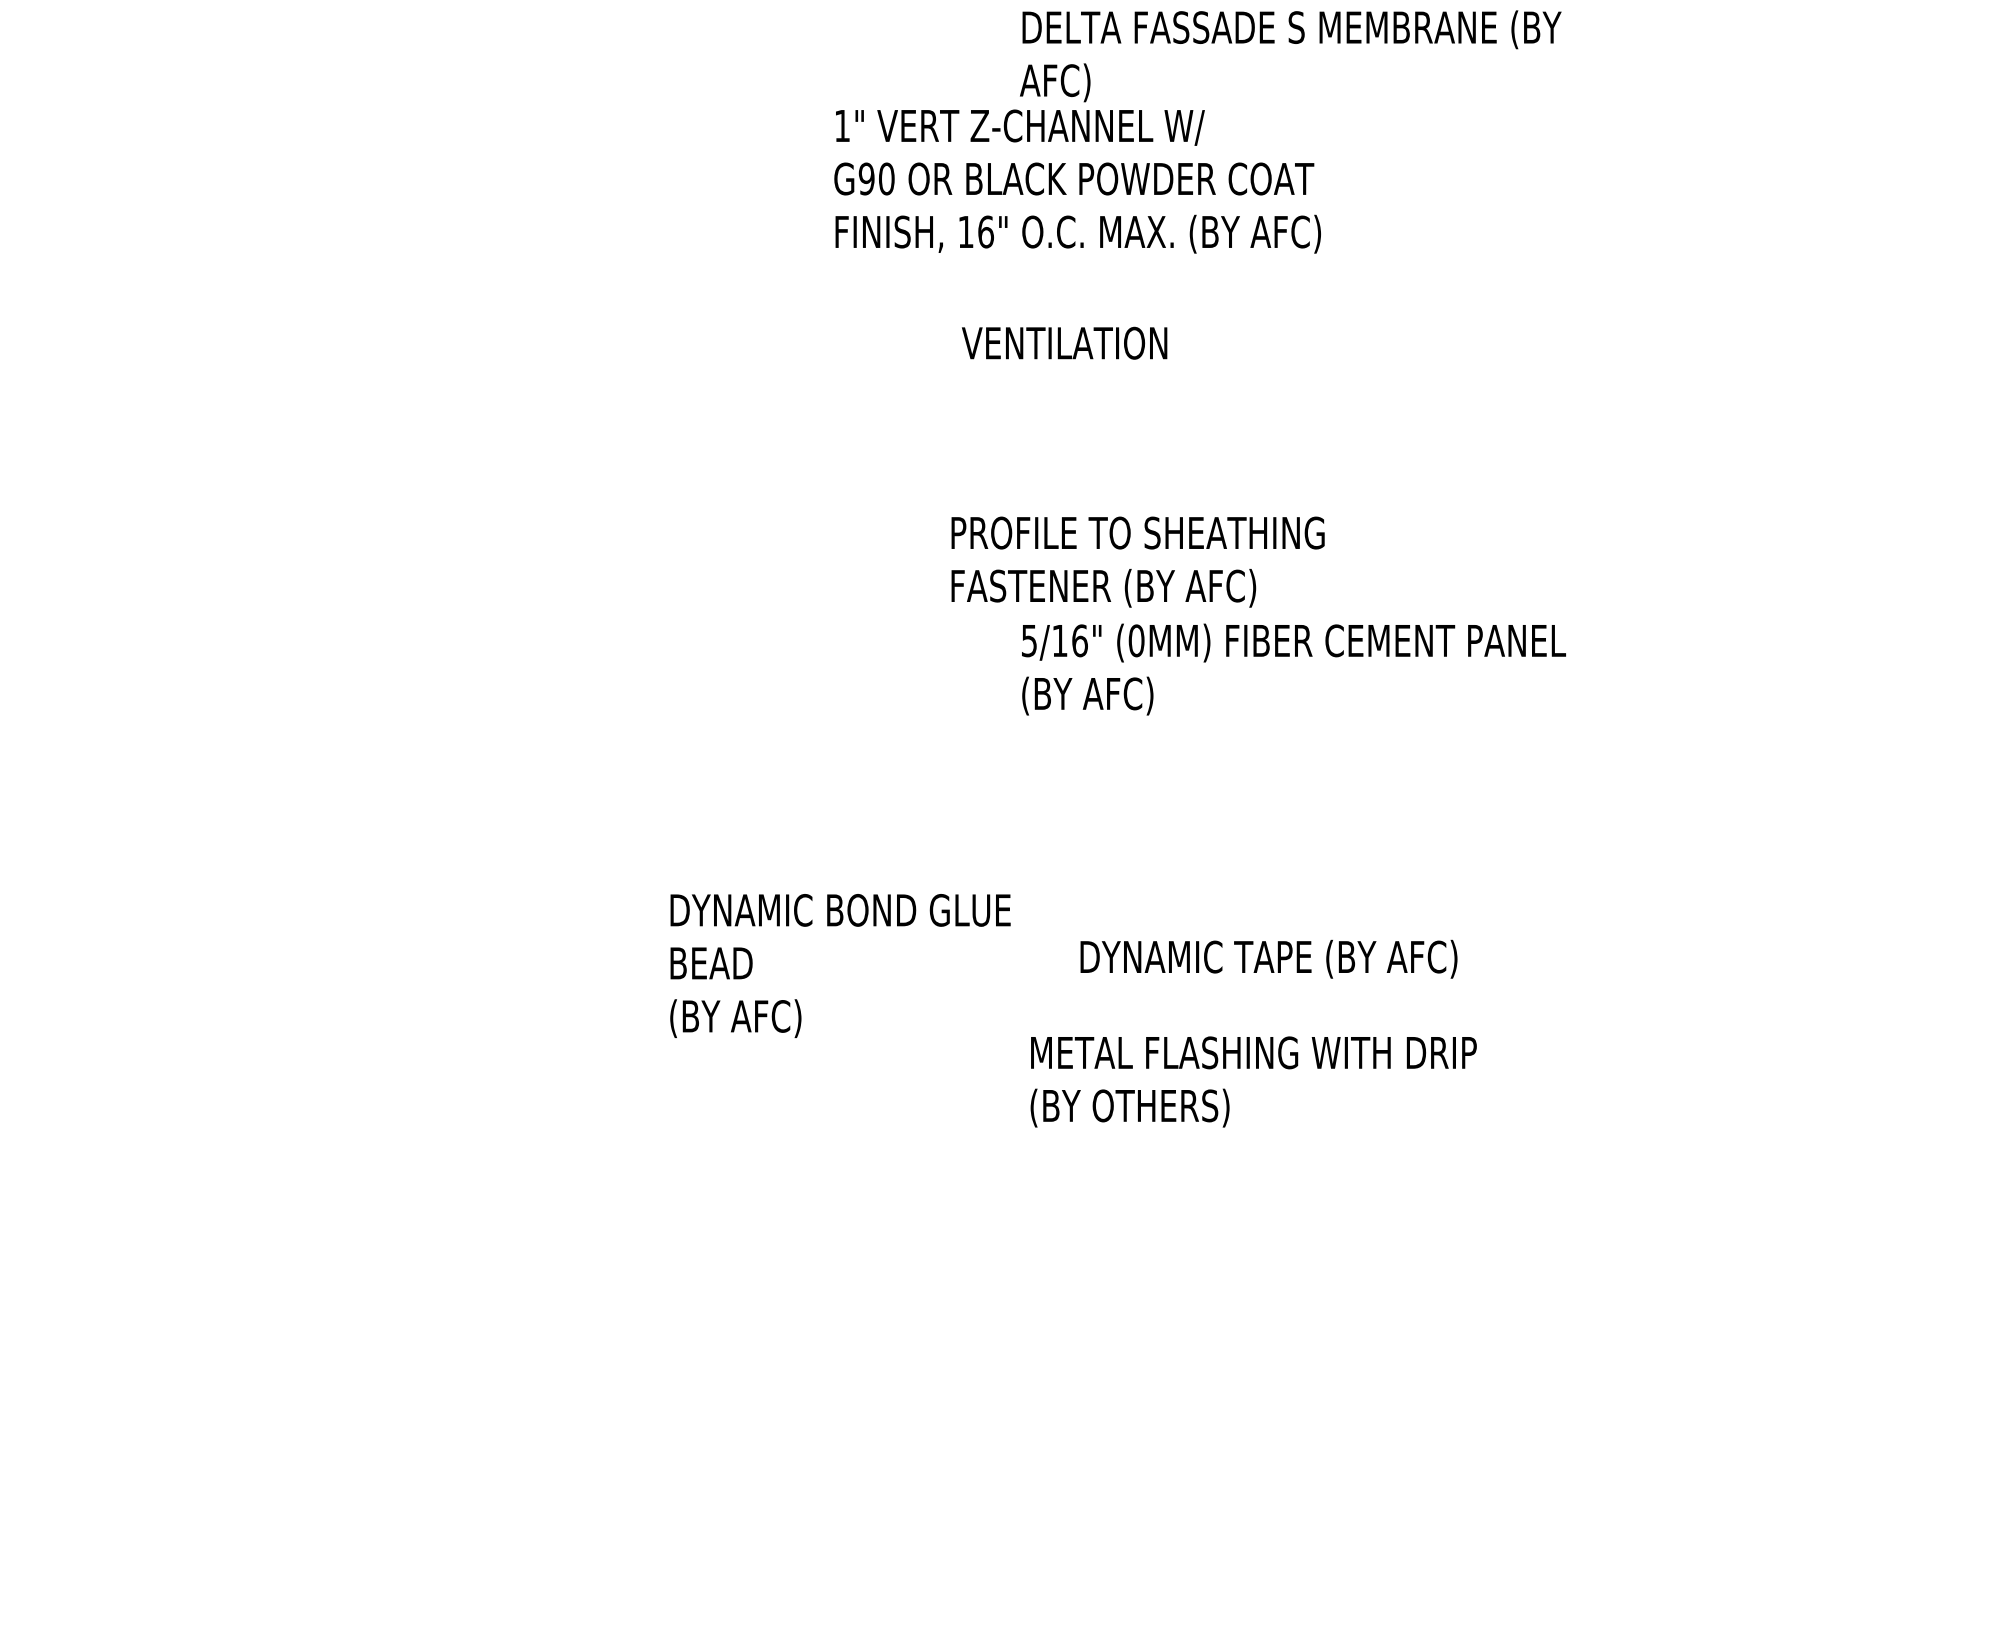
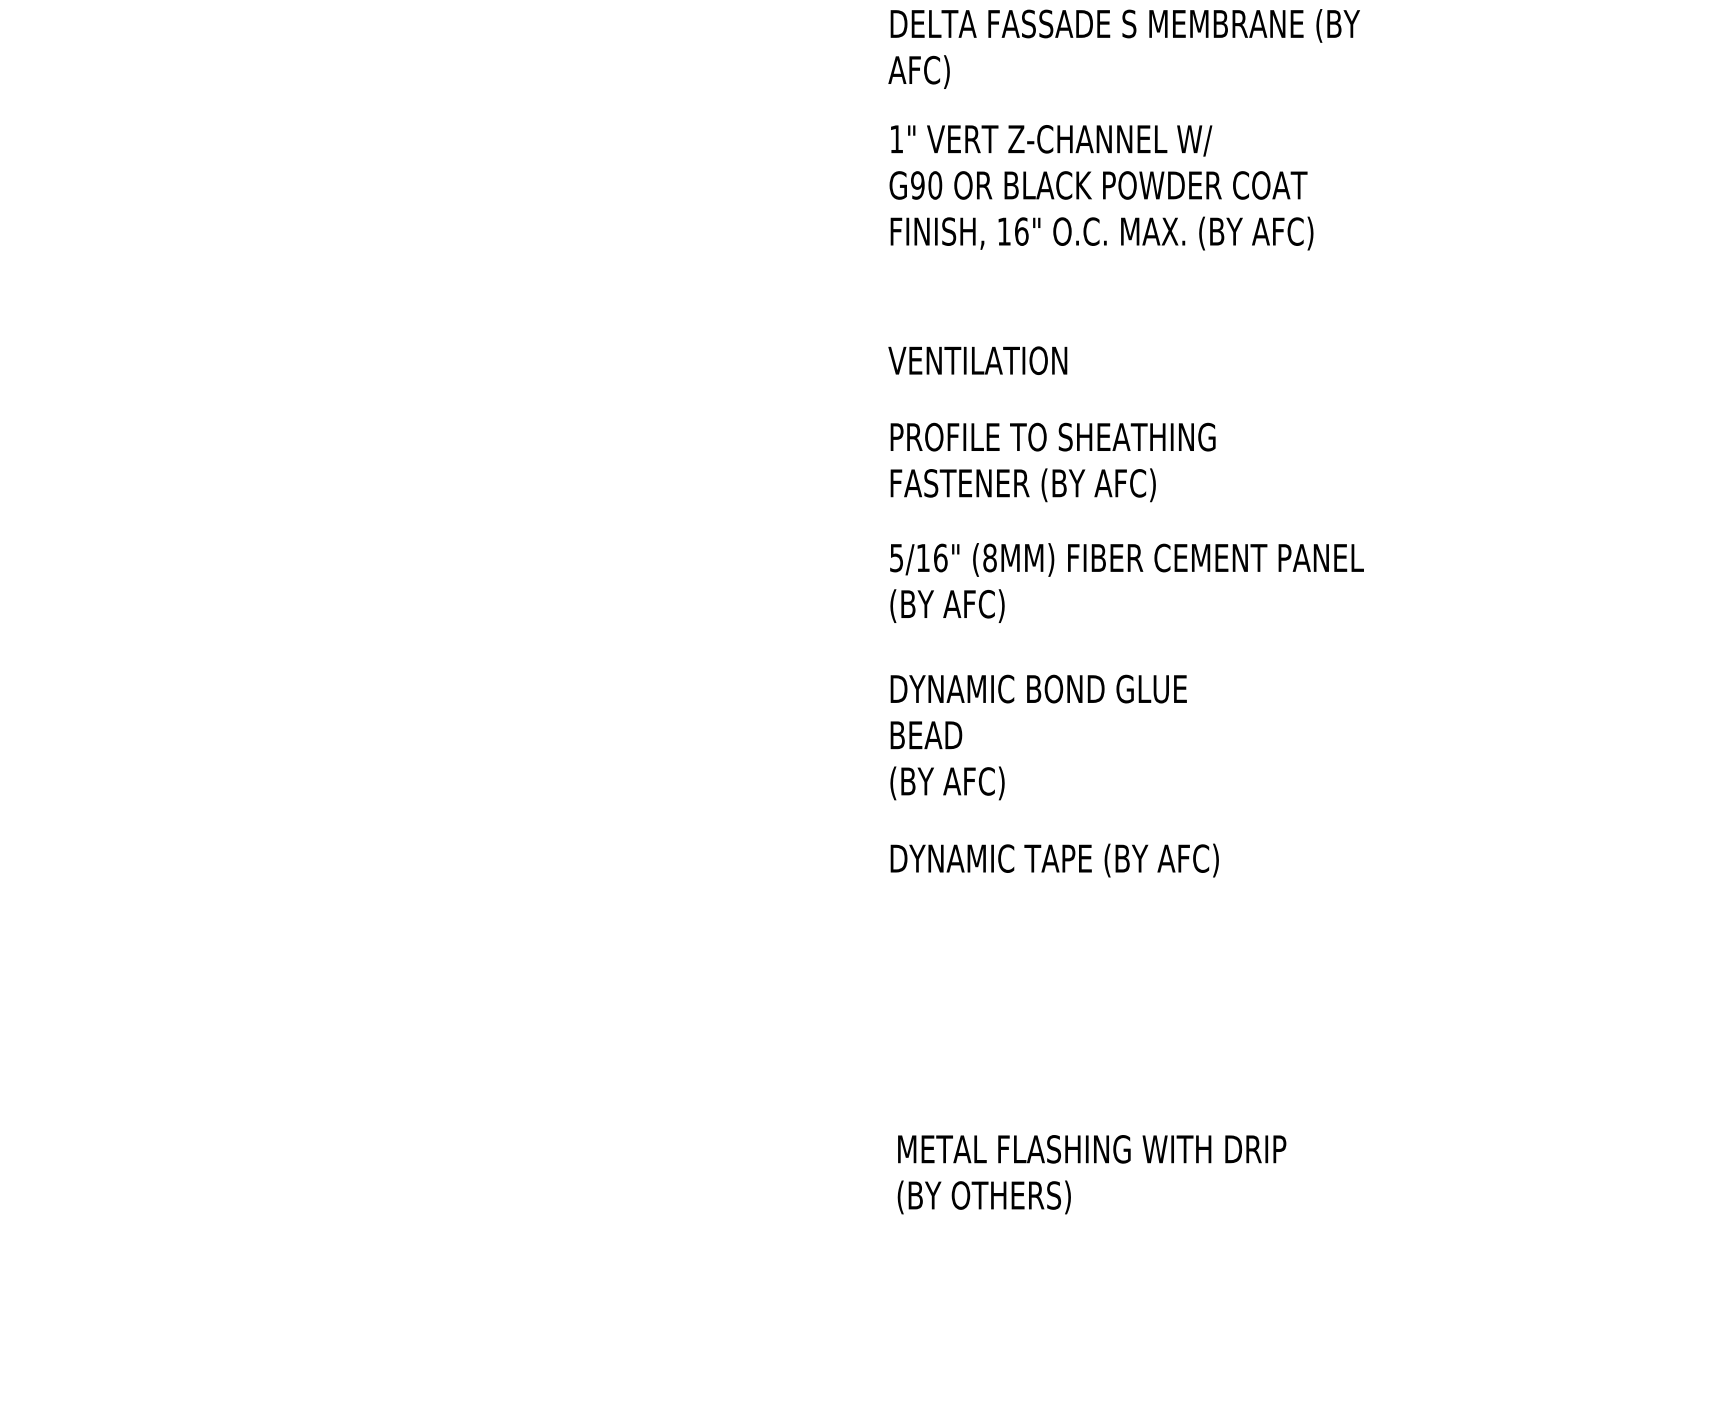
text: (1077, 181) -> (1101, 187), moved
text: (1064, 342) -> (977, 360), moved
text: (1137, 561) -> (1052, 461), moved
text: (1136, 640) -> (989, 557), (0MM) -> (8MM)
text: (1268, 958) -> (1054, 859), moved
text: (840, 965) -> (1038, 737), moved
text: (1253, 1081) -> (1091, 1174), moved

